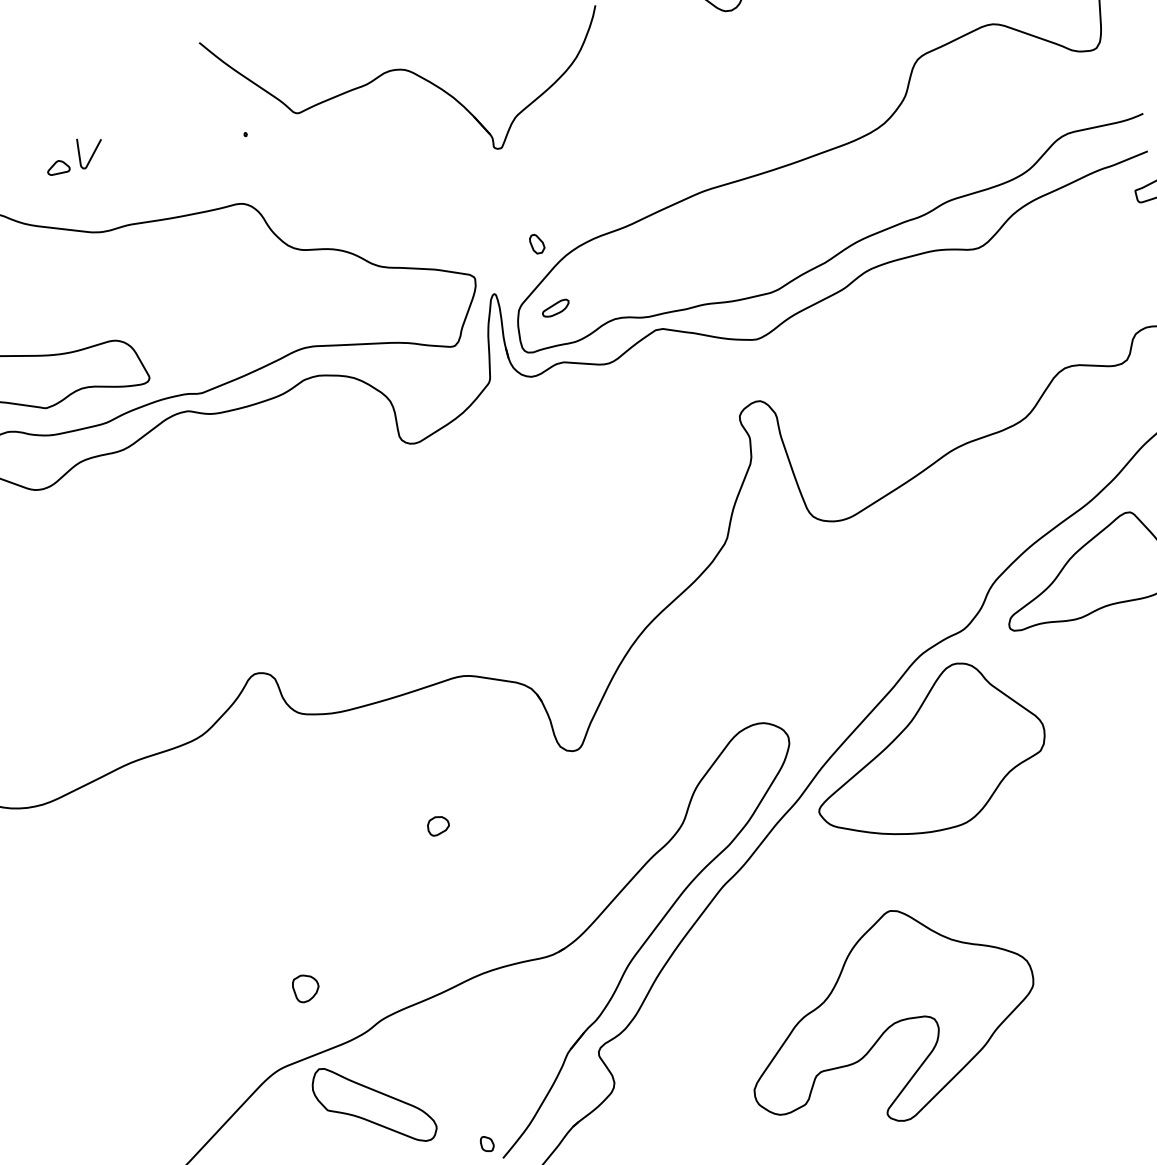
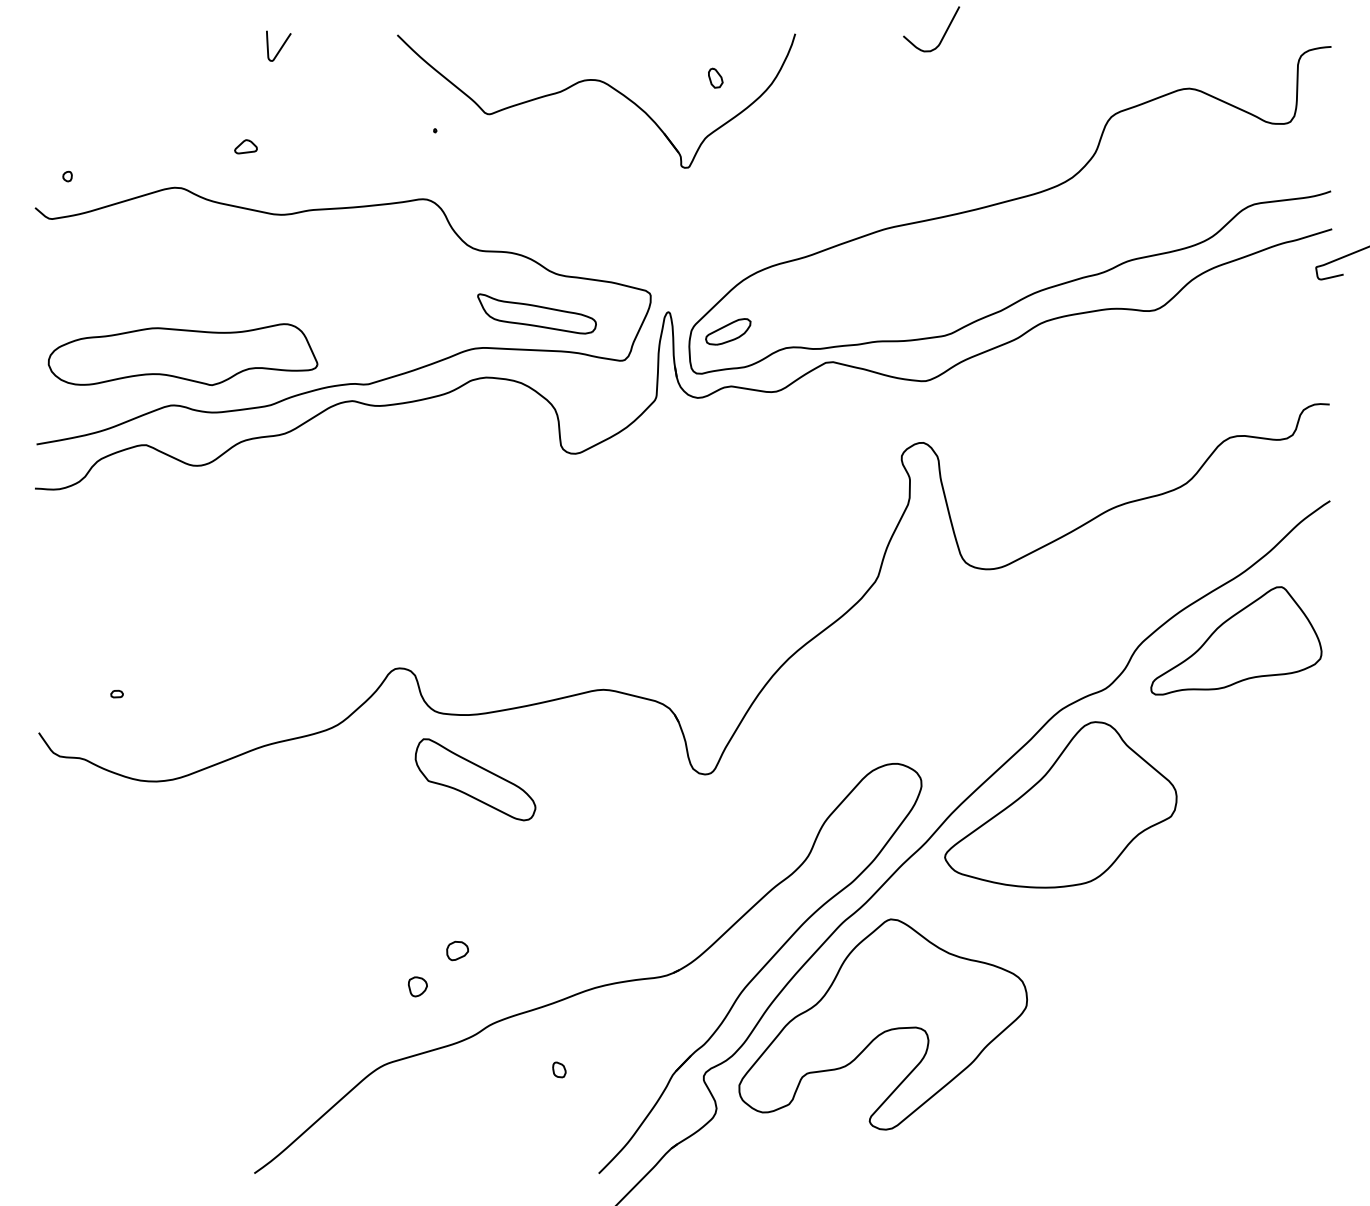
curve: (92, 154) -> (280, 47), moved
part: (536, 243) -> (715, 77), moved
part: (363, 307) -> (536, 313), added
part: (555, 307) -> (728, 331), size x1.67
part: (438, 825) -> (457, 950), moved
part: (305, 988) -> (417, 986), size x0.71
part: (891, 1016) -> (882, 1024), moved
part: (374, 1104) -> (475, 779), moved
part: (487, 1143) -> (559, 1069), moved

